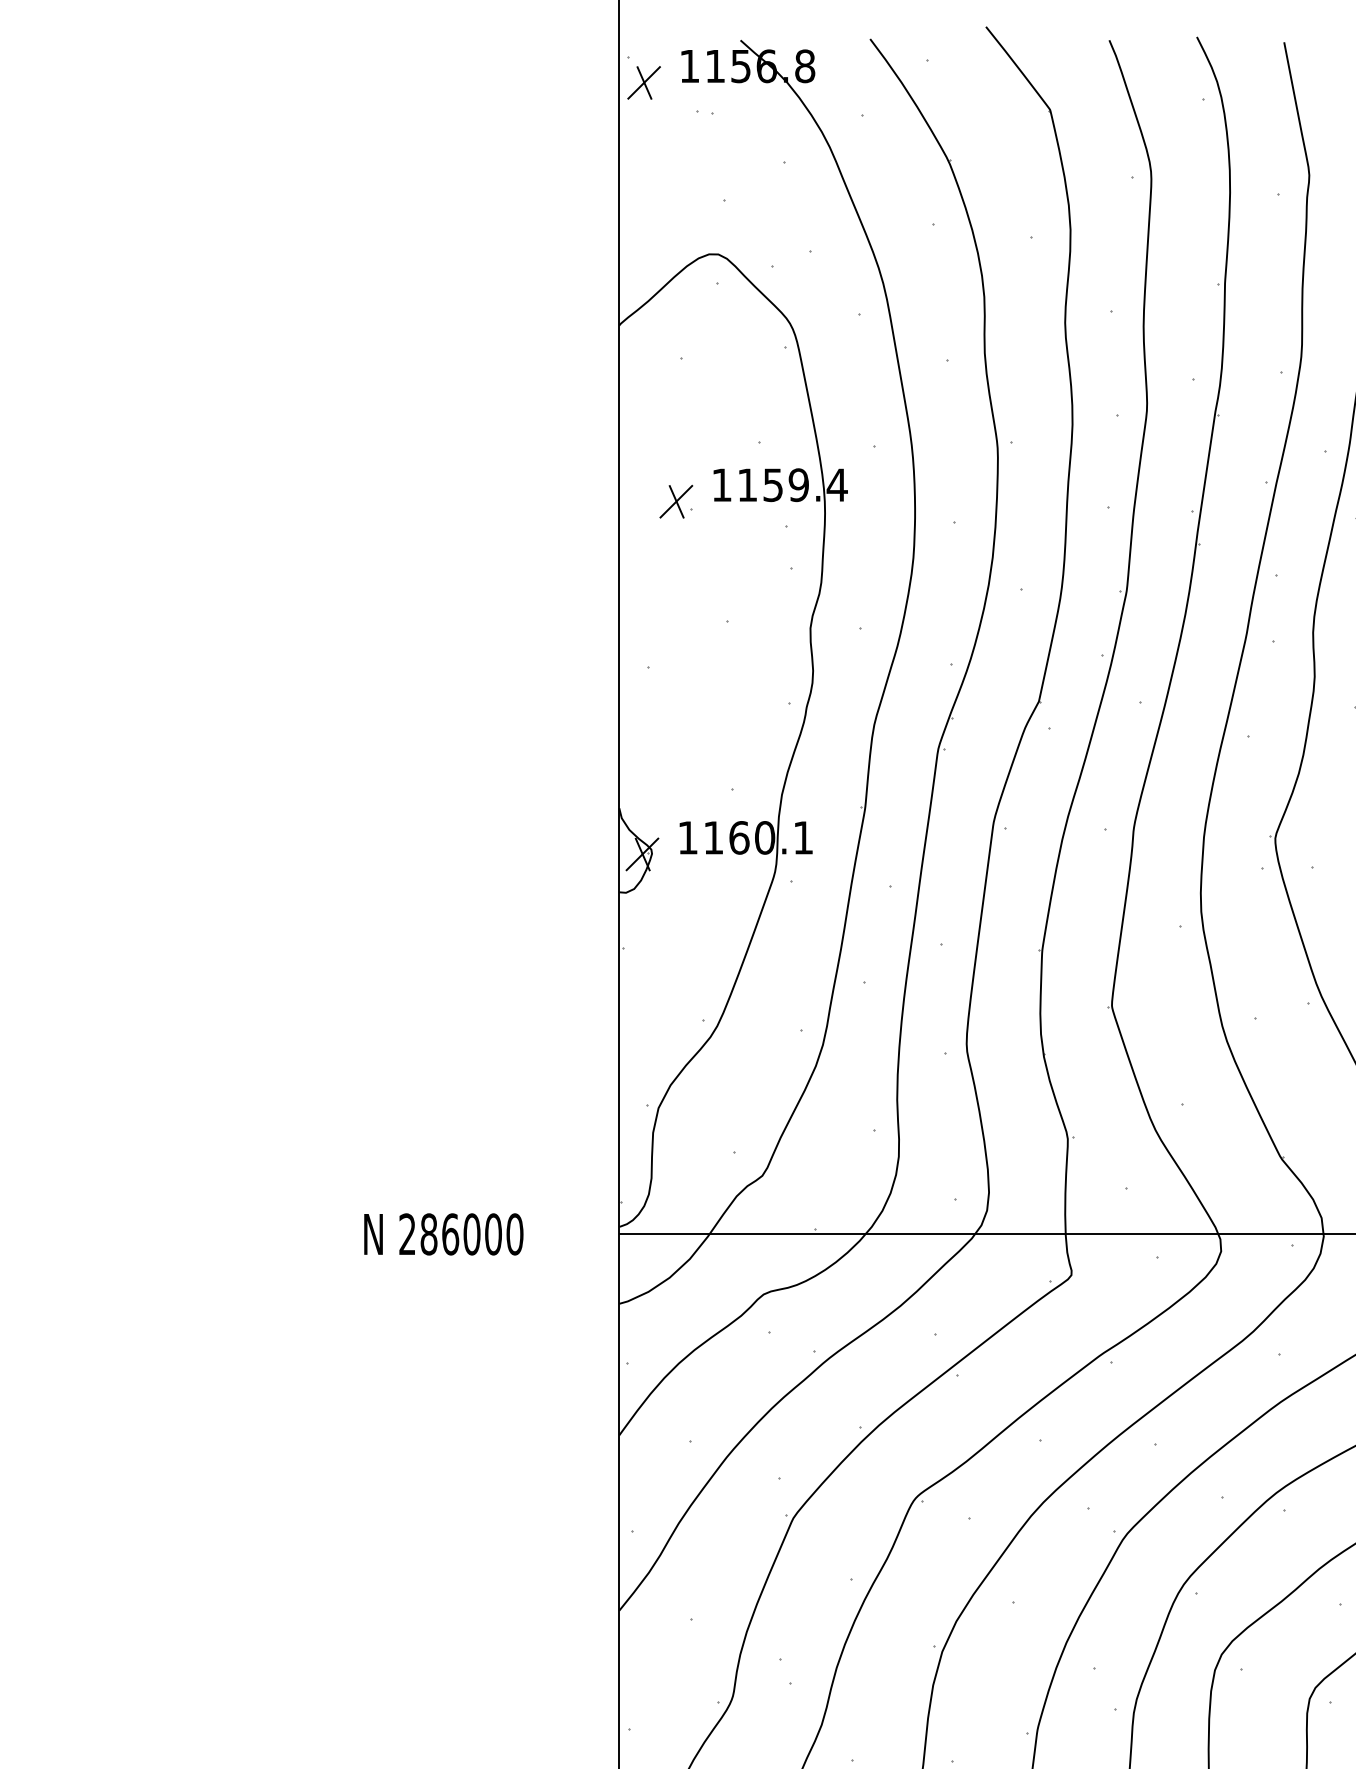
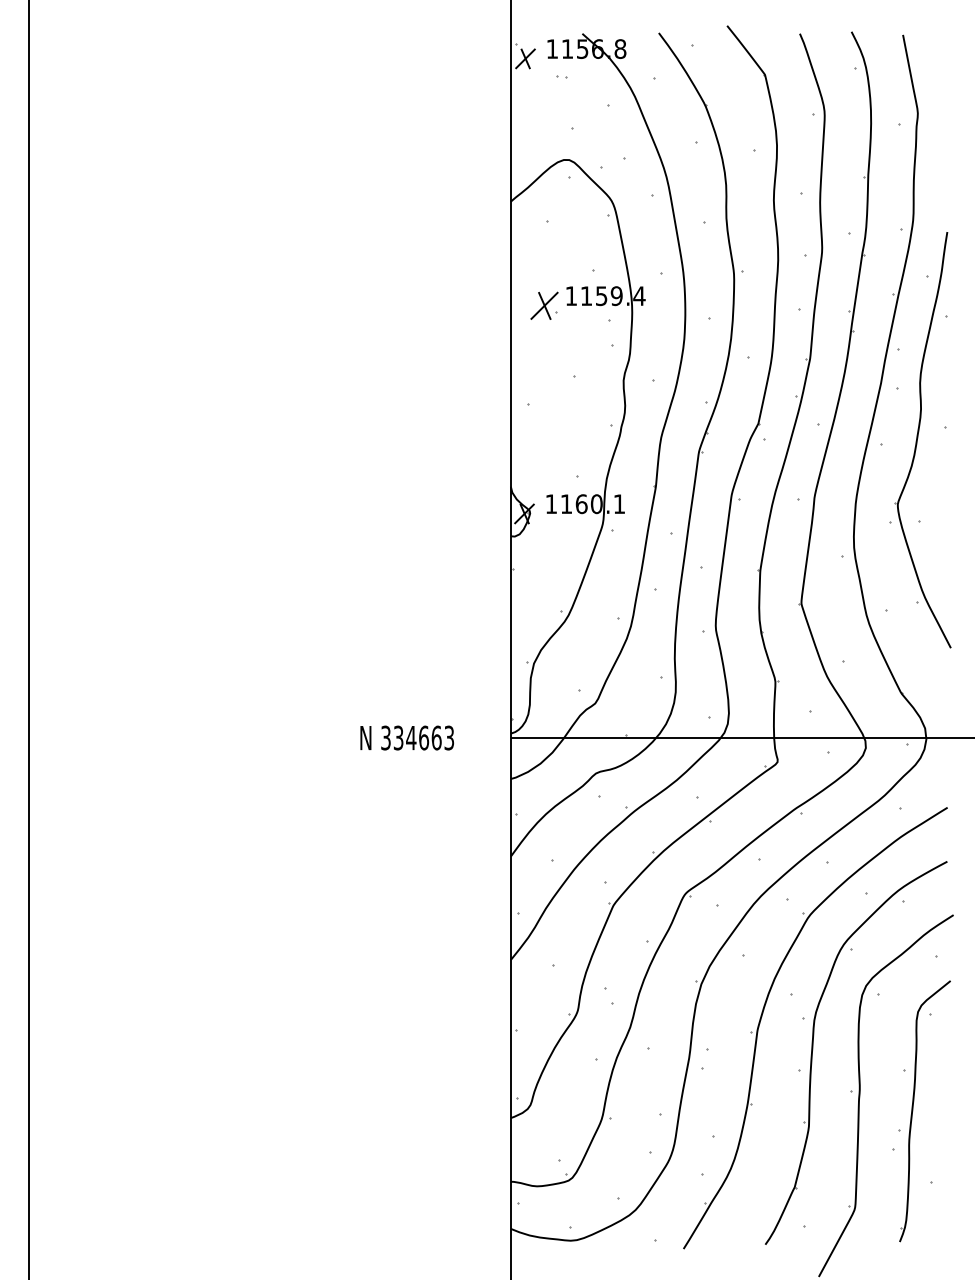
part: (676, 501) -> (544, 305), size x1.4
text: (461, 1233) -> (417, 737), 286000 -> 334663

